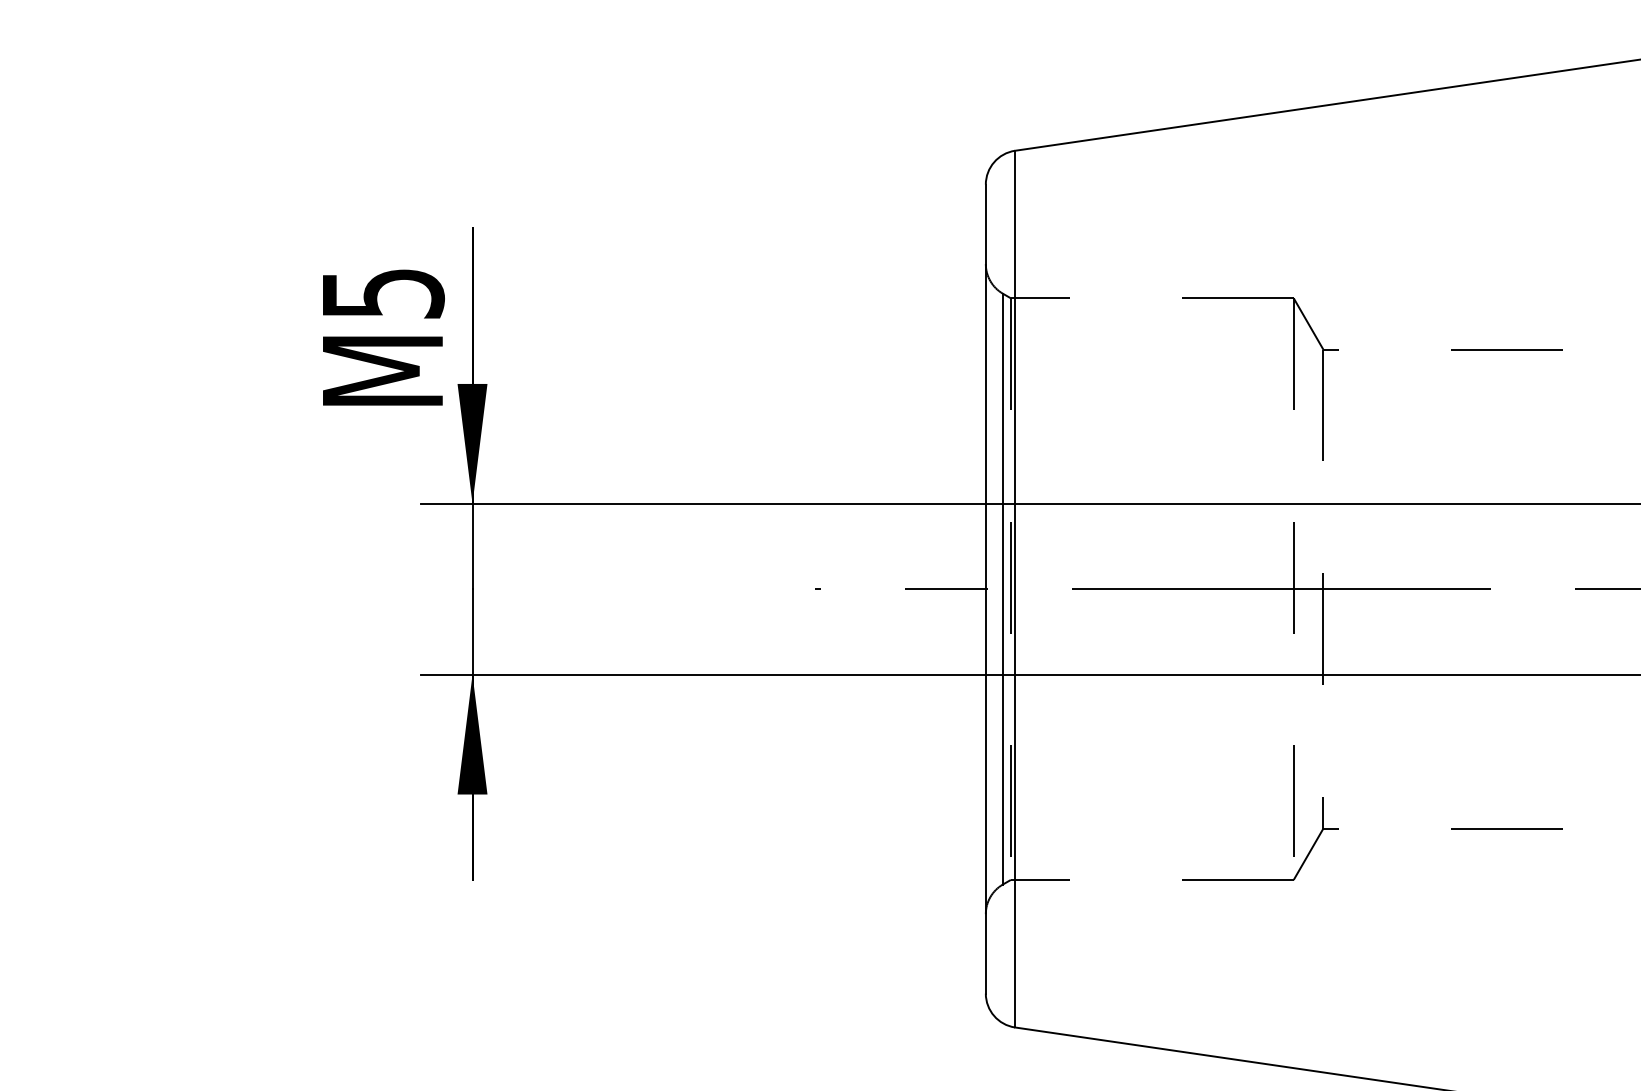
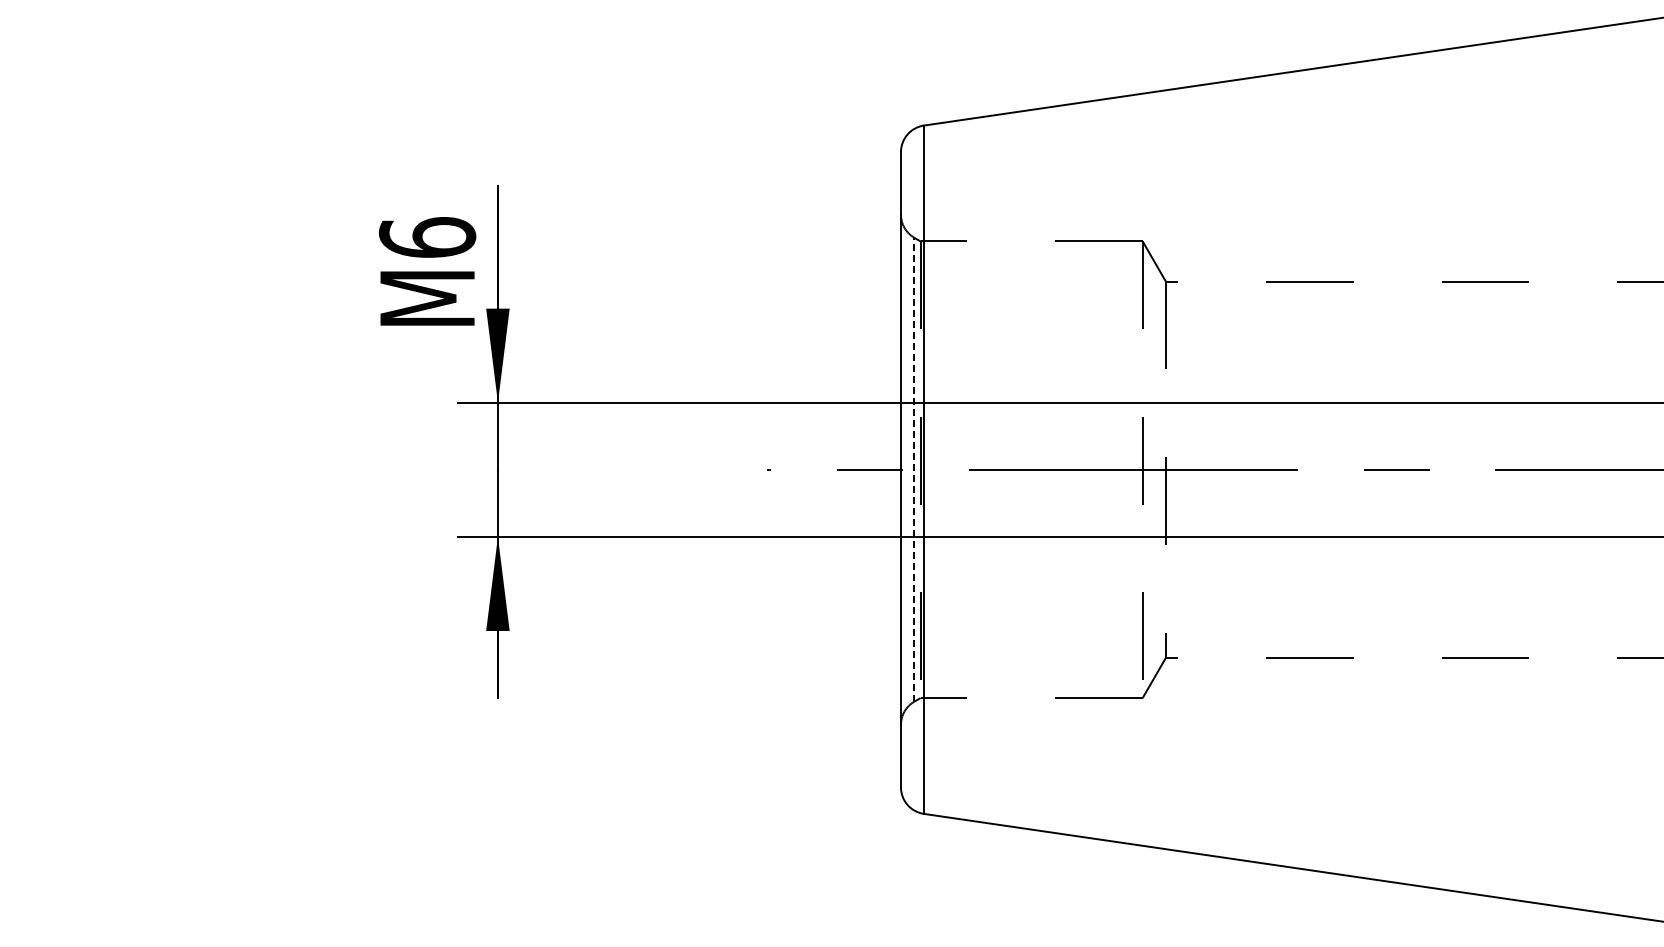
text: (382, 293) -> (427, 237), M5 -> M6
line: (1003, 588) -> (914, 469), solid -> dashed

